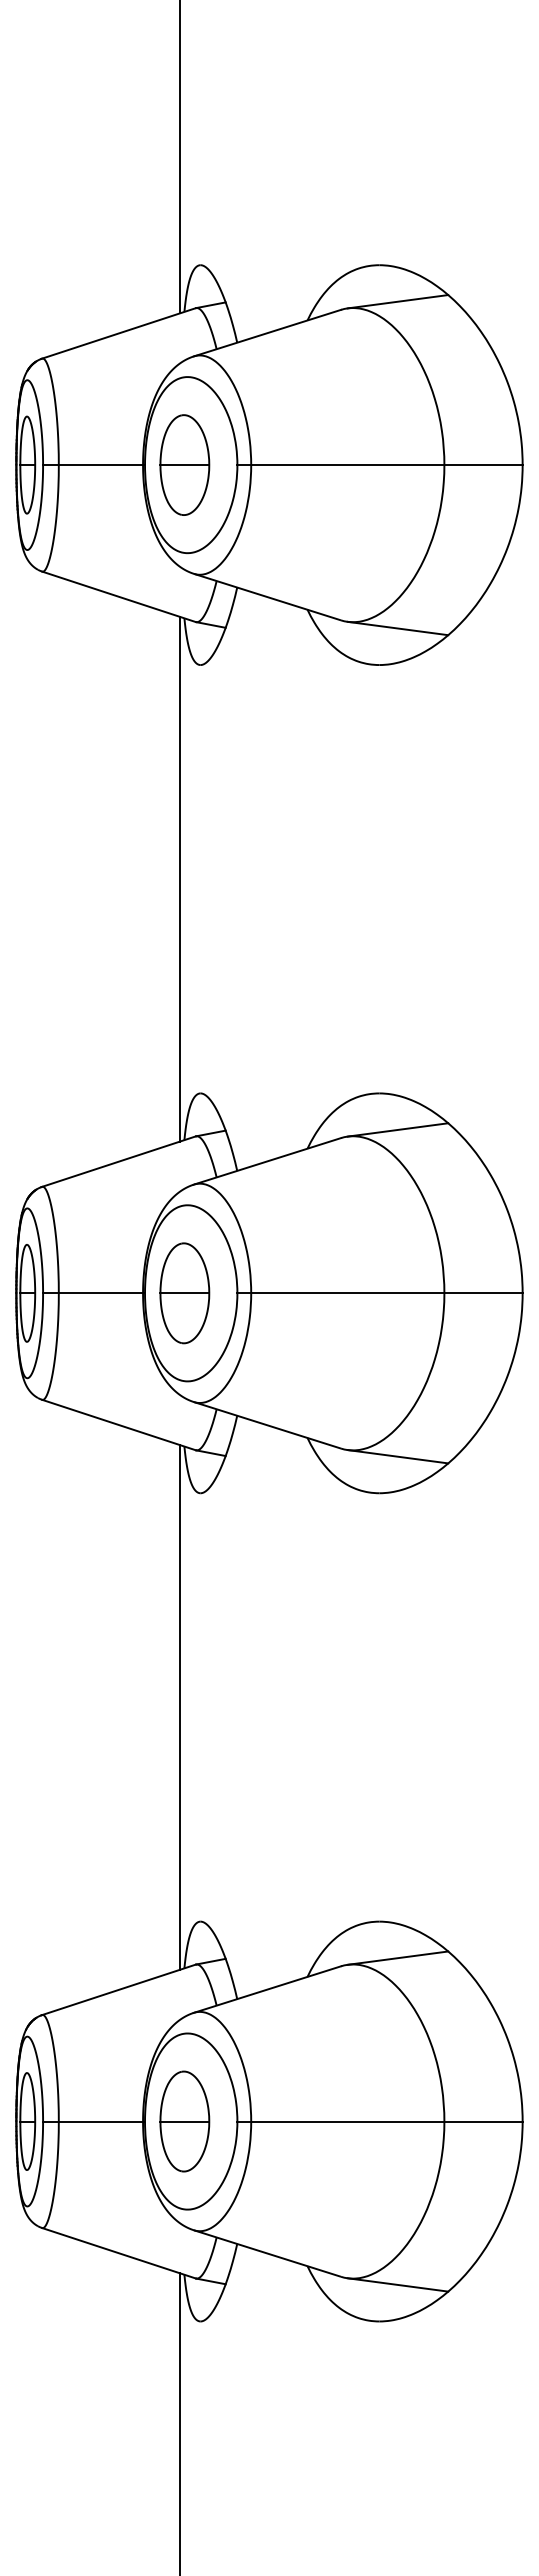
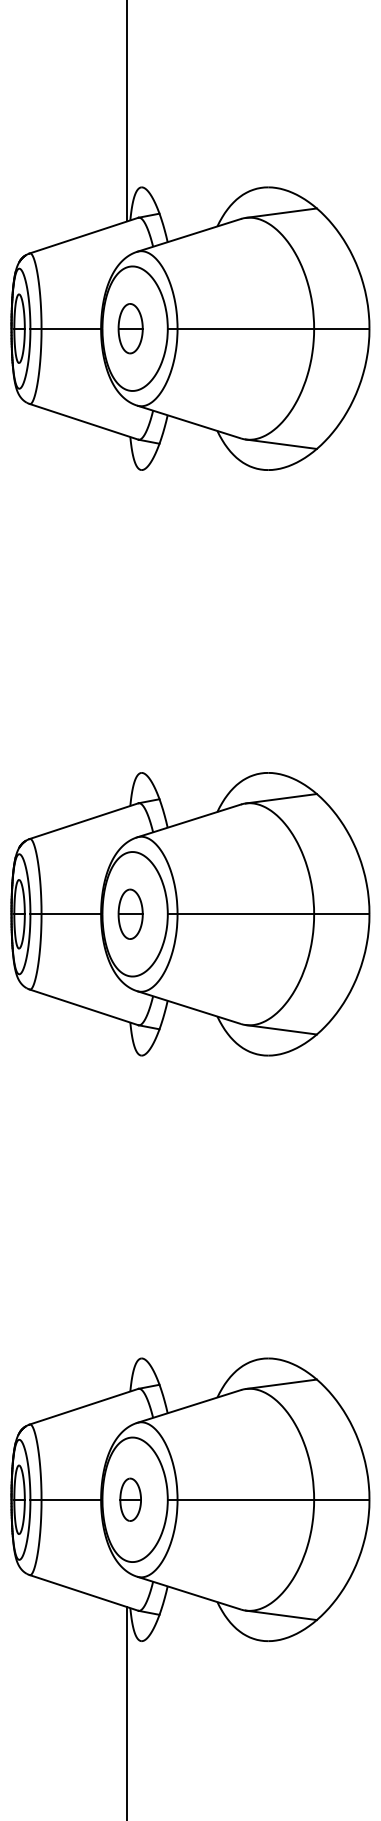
part: (184, 464) -> (130, 328), size x0.7
line: (179, 878) -> (126, 620), removed
part: (184, 1293) -> (130, 914), size x0.7
line: (179, 1707) -> (126, 1207), removed
part: (184, 2121) -> (130, 1499), size x0.6

